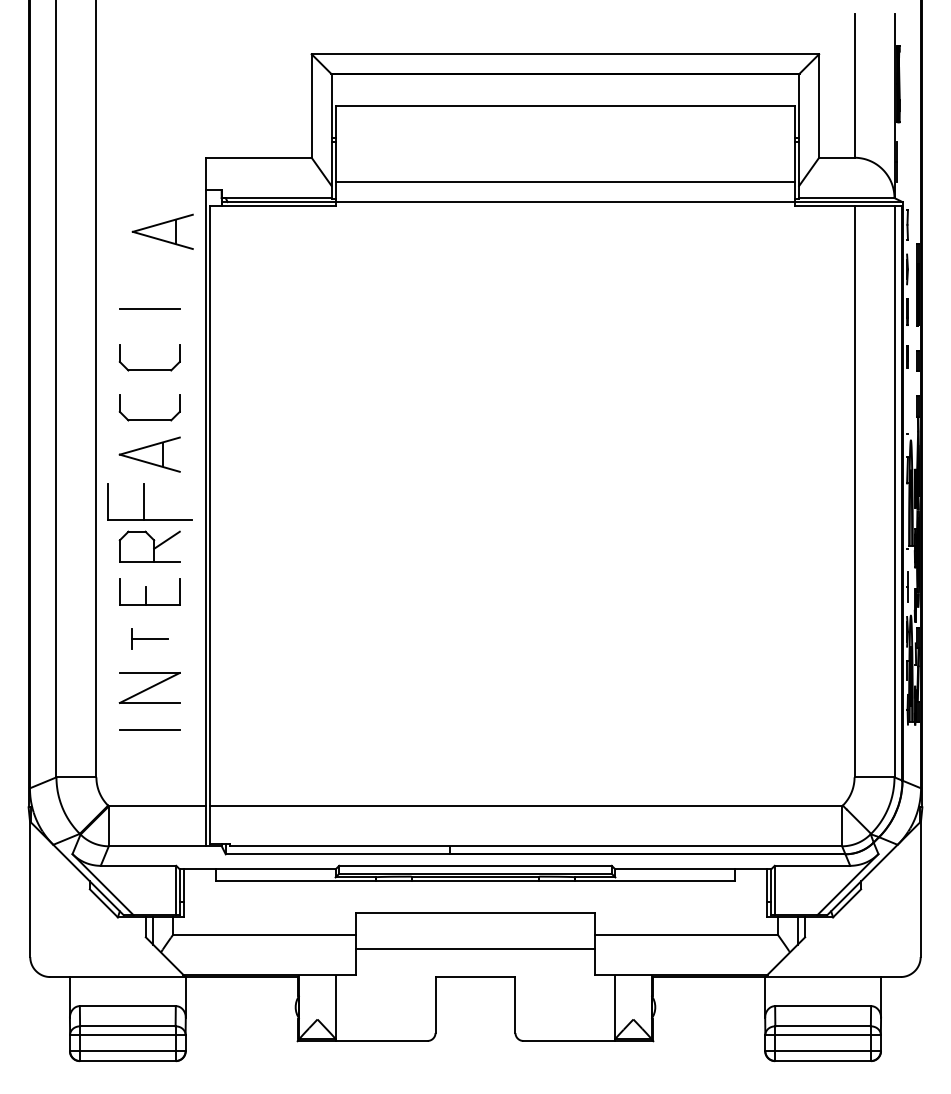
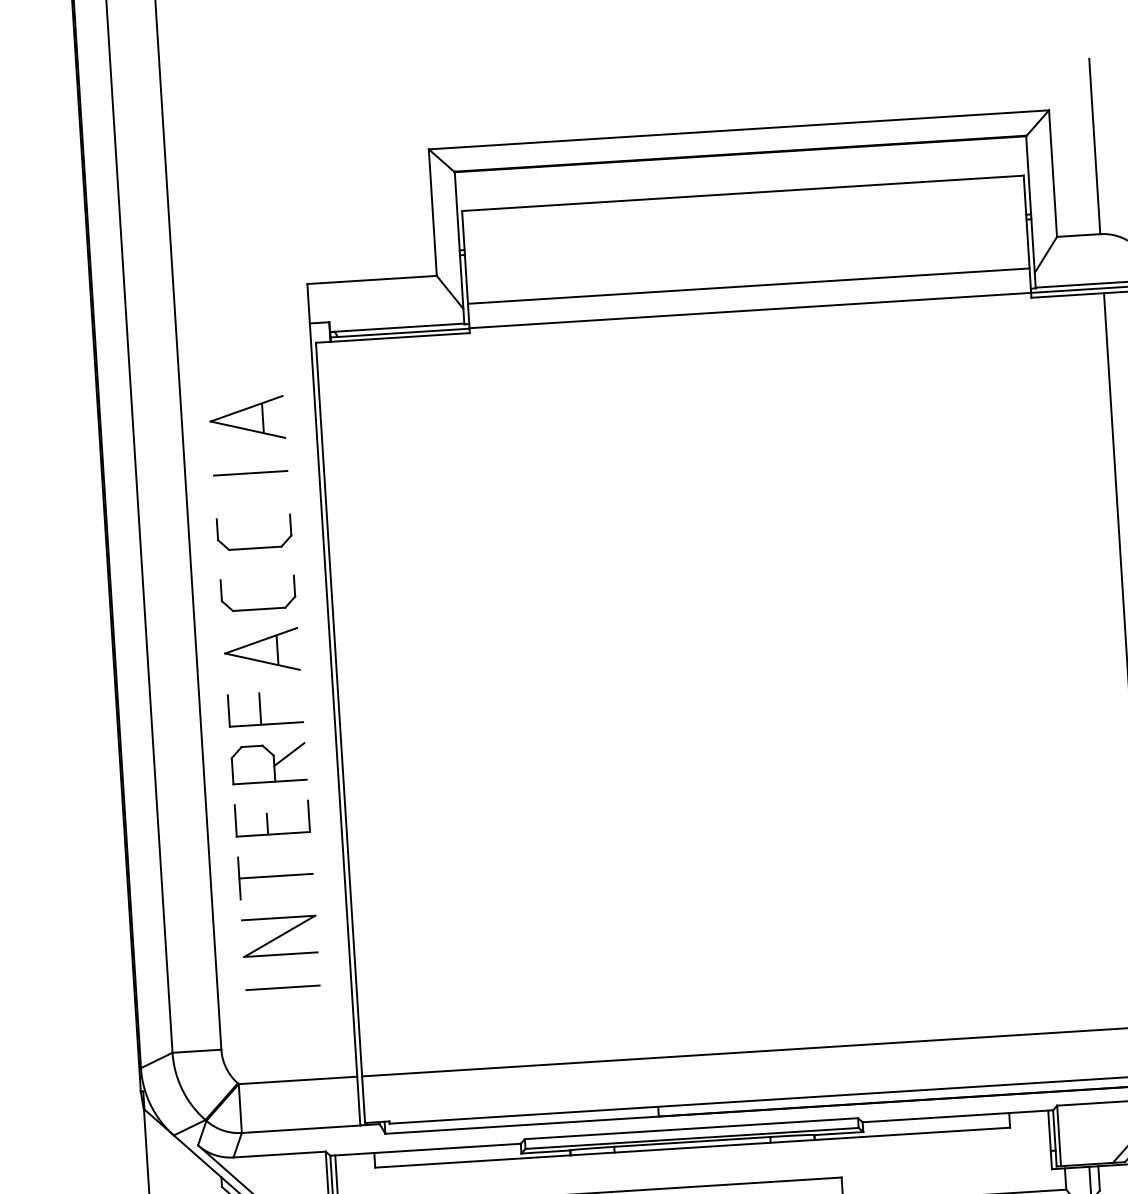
part: (162, 231) -> (246, 418), moved
part: (149, 501) -> (265, 708), size x0.71
part: (149, 638) -> (275, 875), size x1.67

